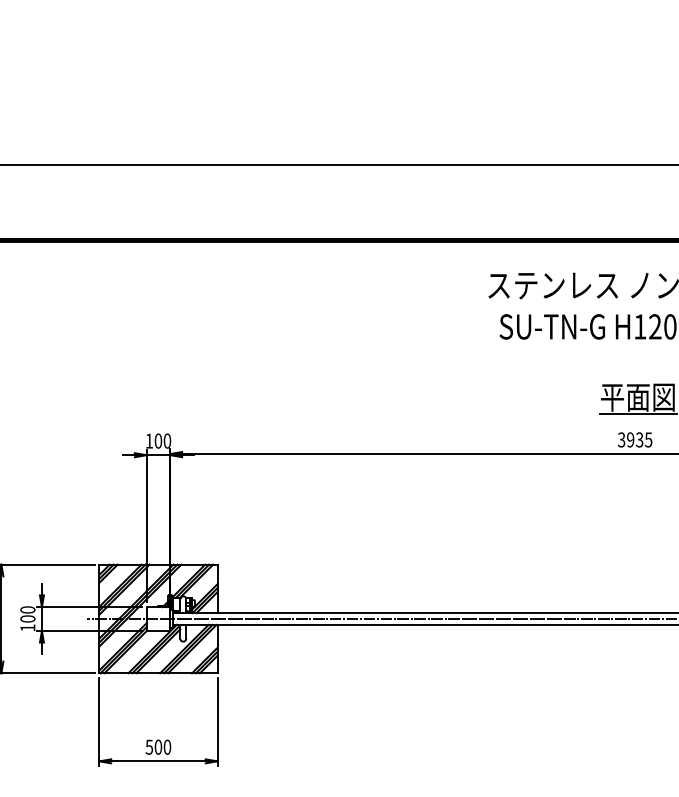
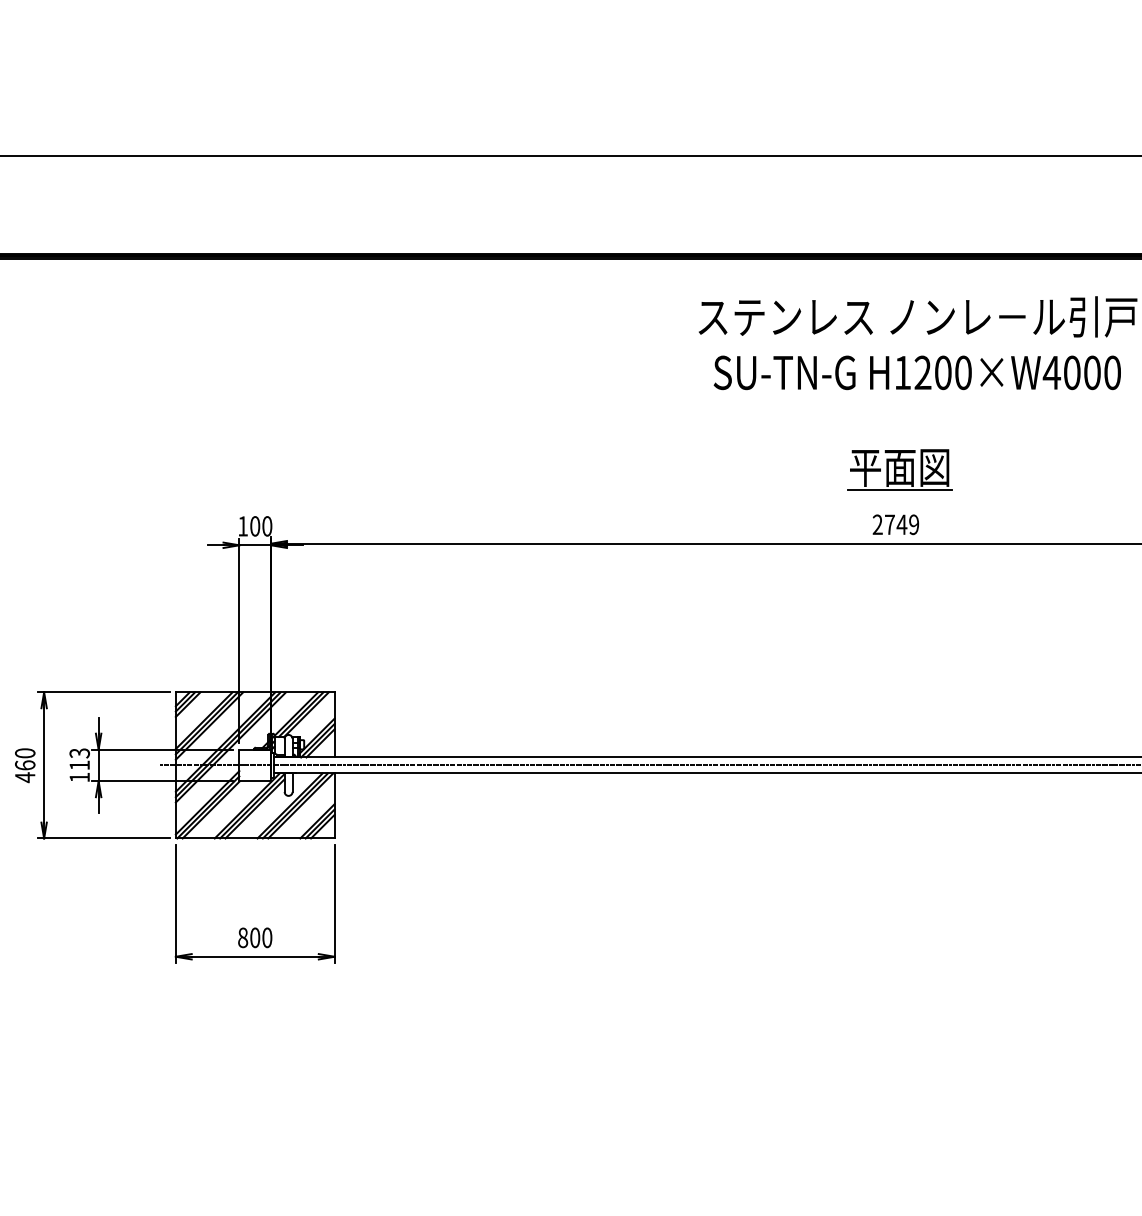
text: (634, 439) -> (895, 524), 3935 -> 2749
text: (27, 614) -> (79, 759), 100 -> 113
text: (148, 746) -> (242, 937), 500 -> 800

